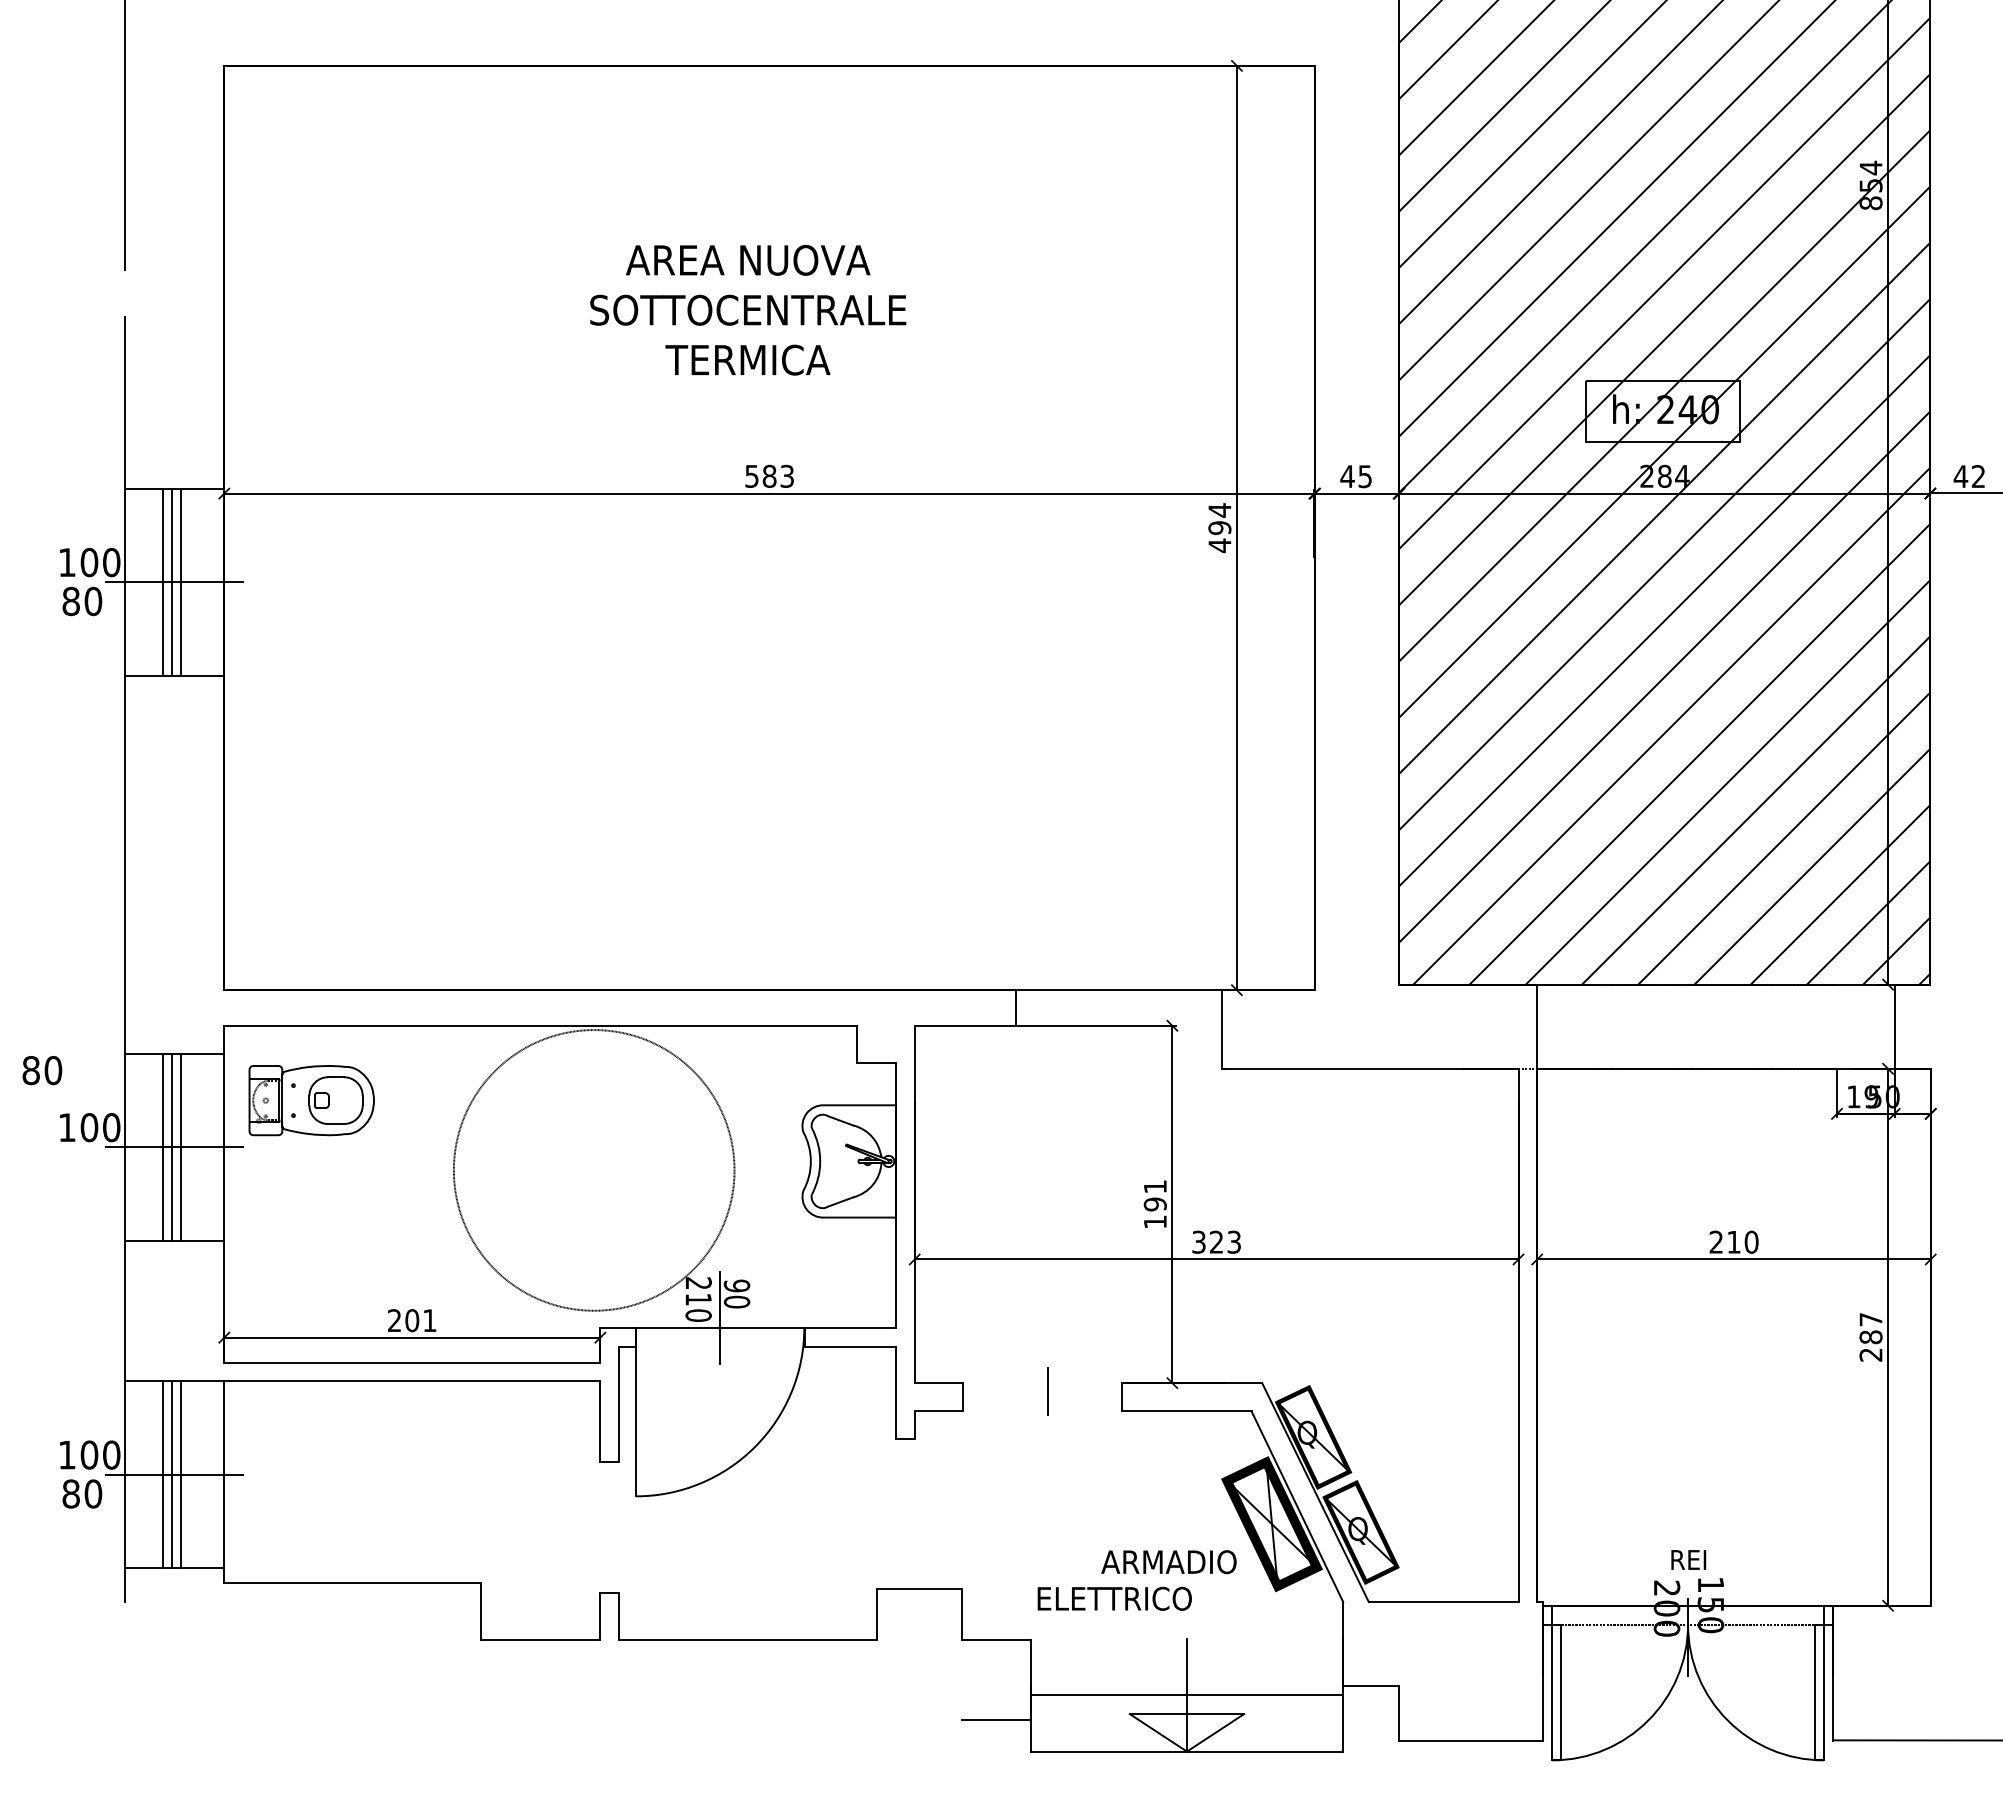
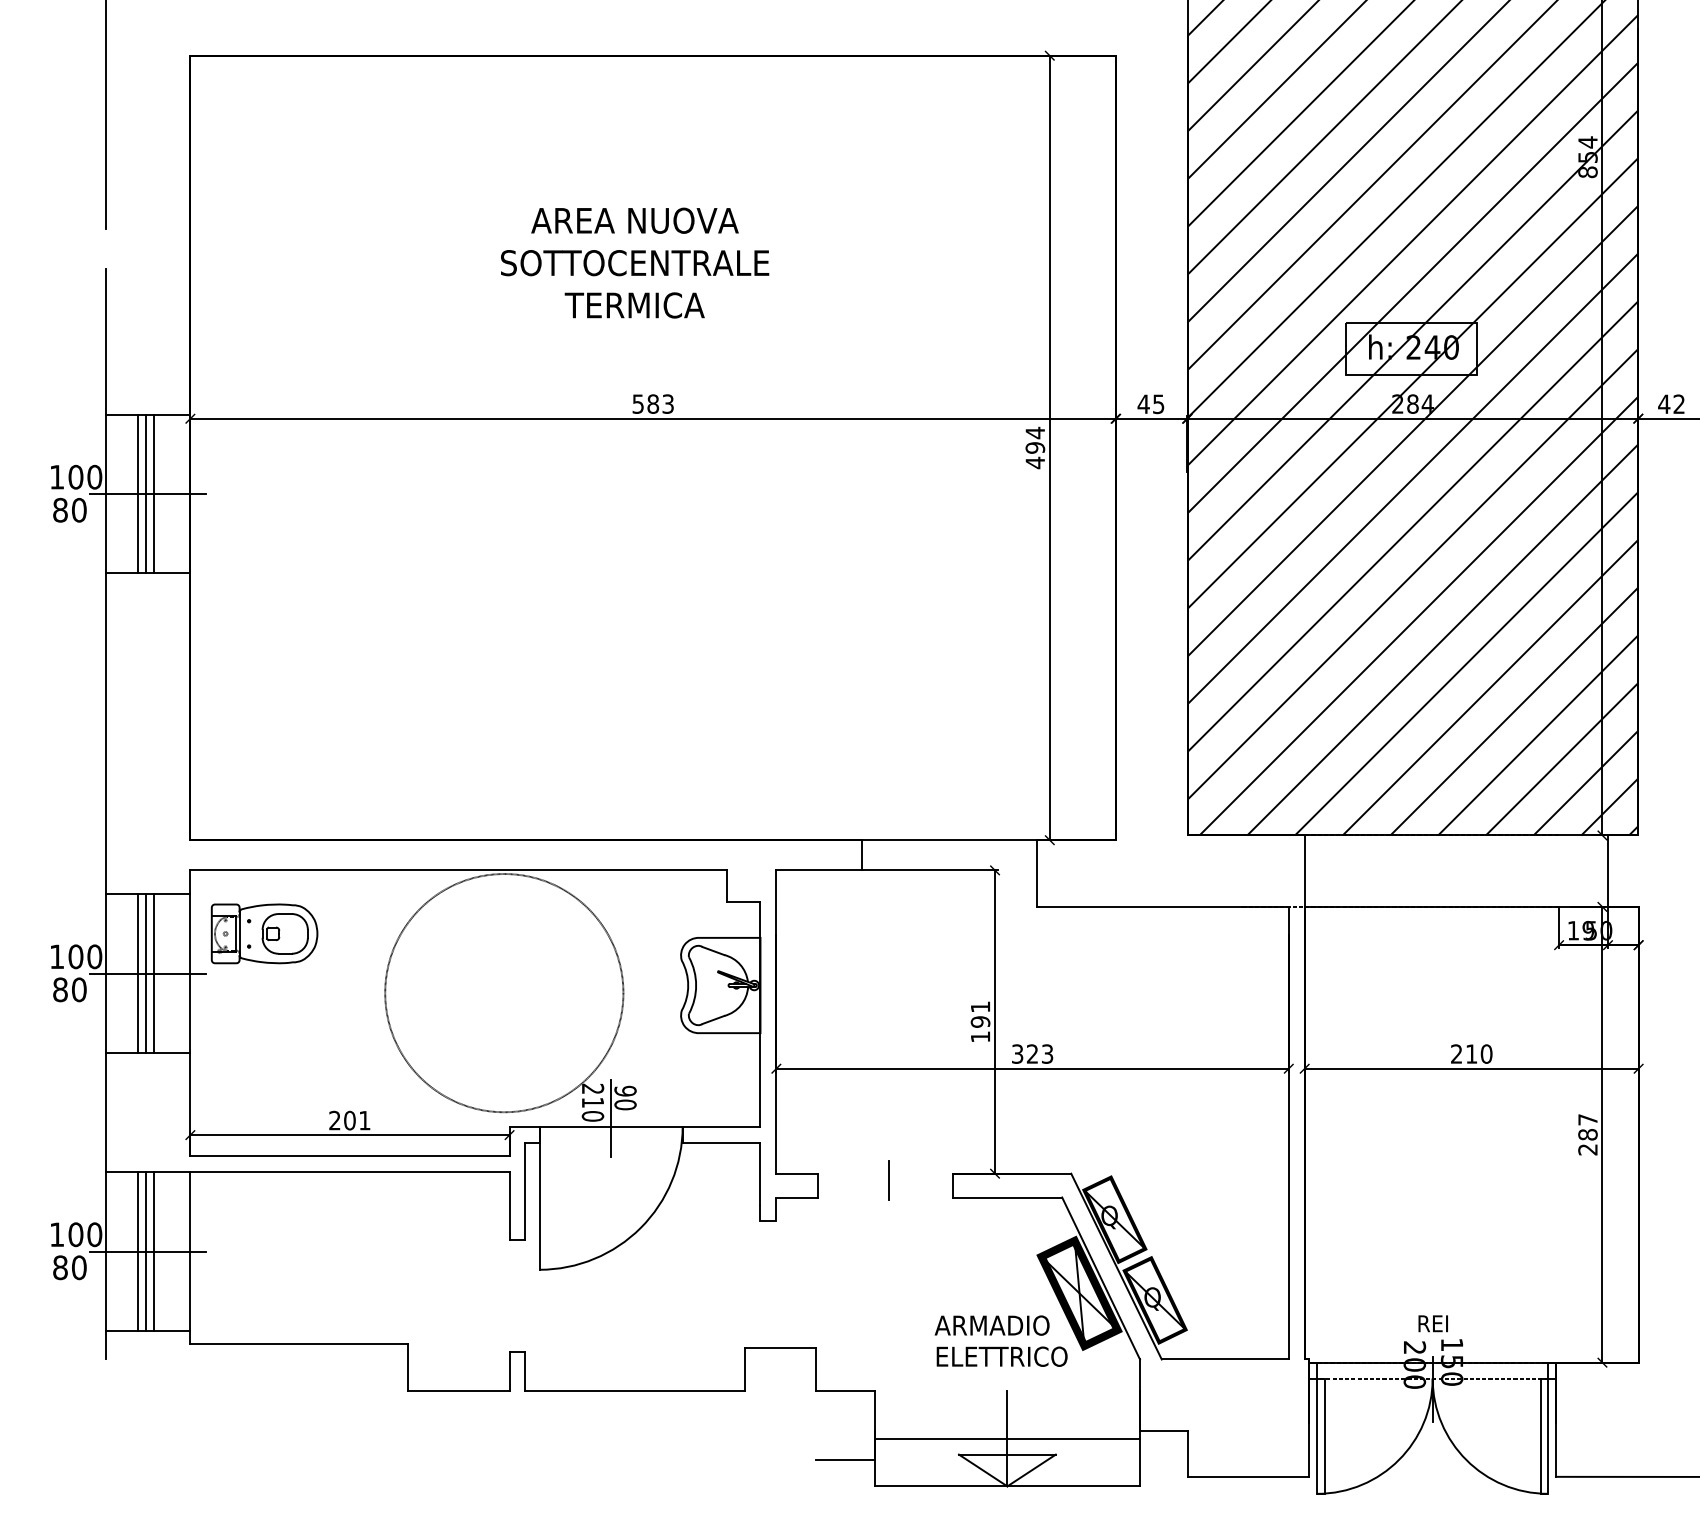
text: (42, 1070) -> (70, 989), moved
text: (1114, 1598) -> (1001, 1356), moved

